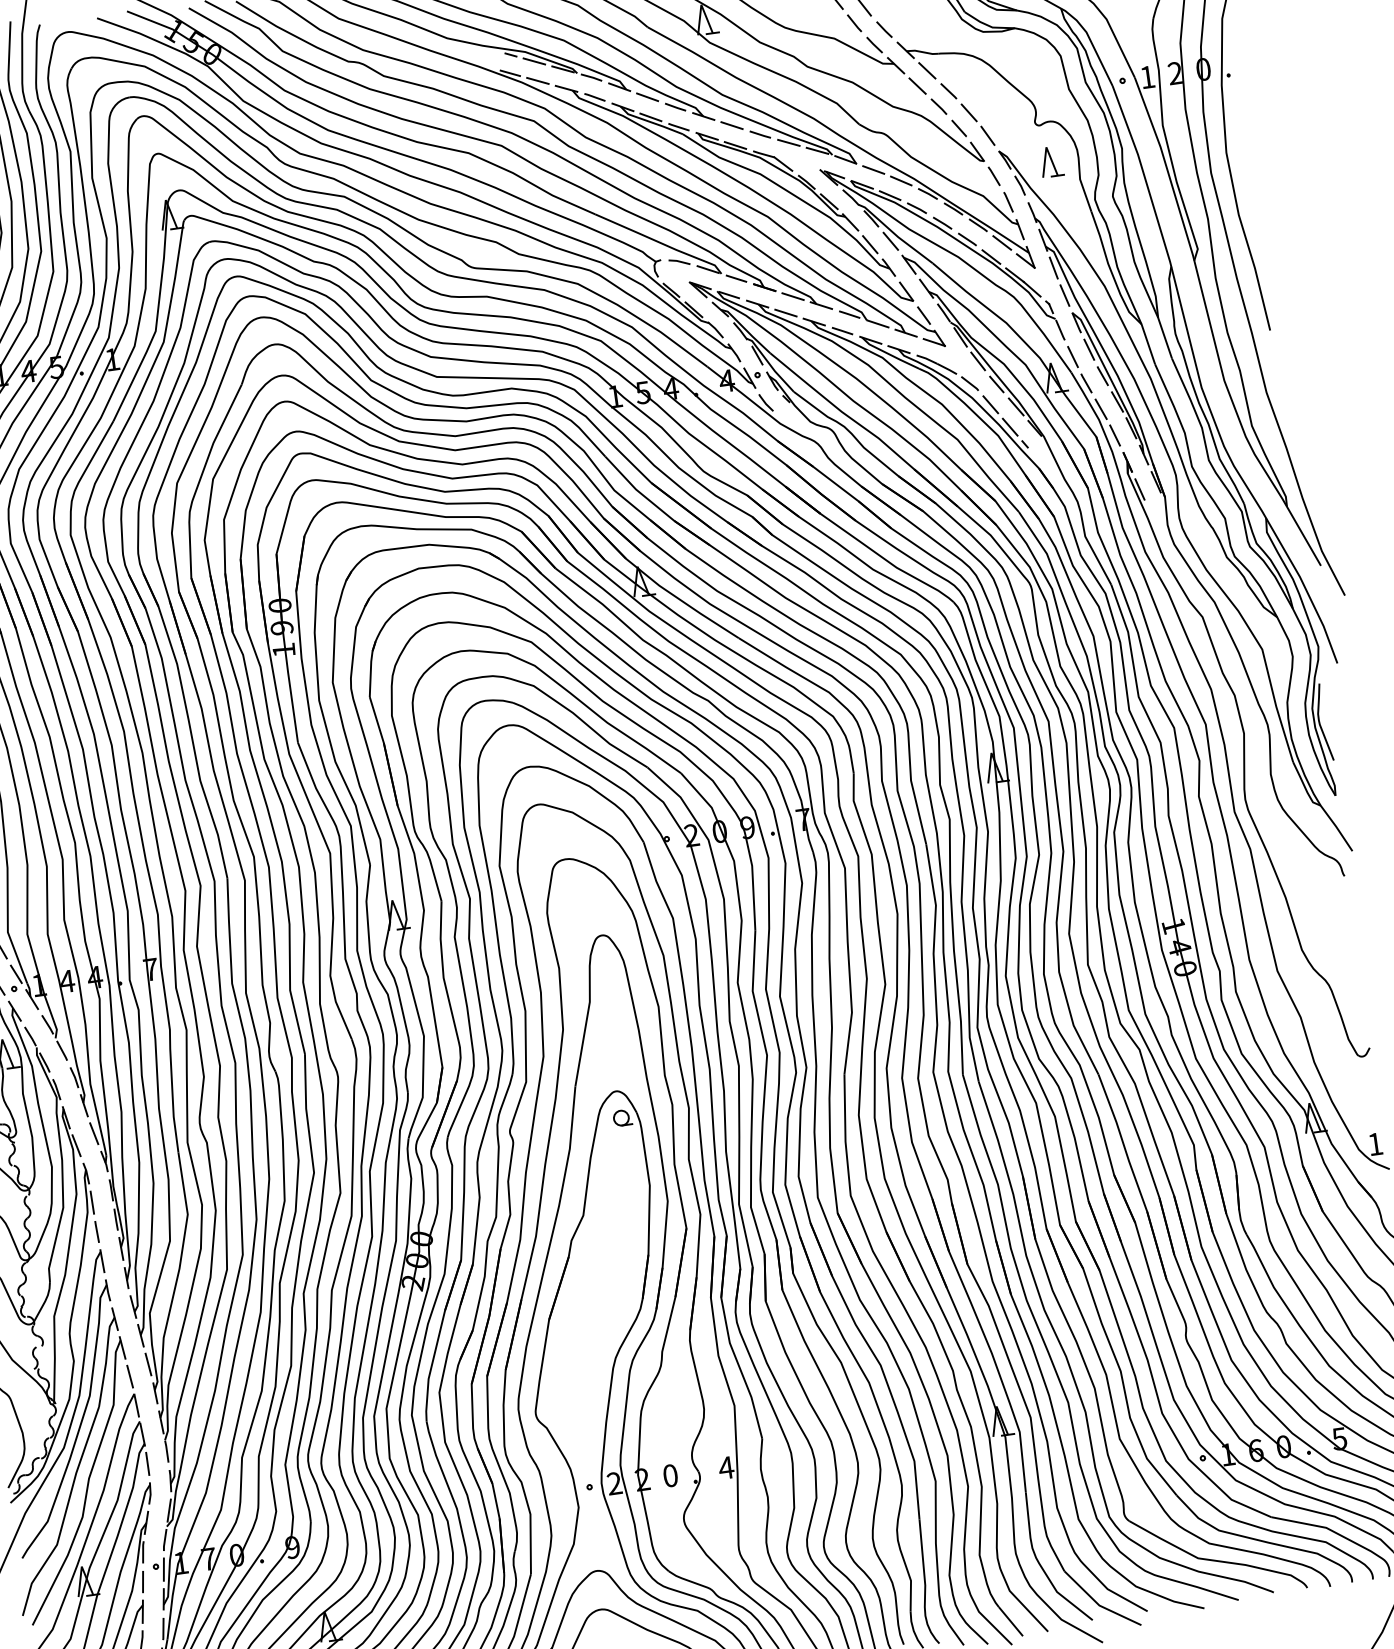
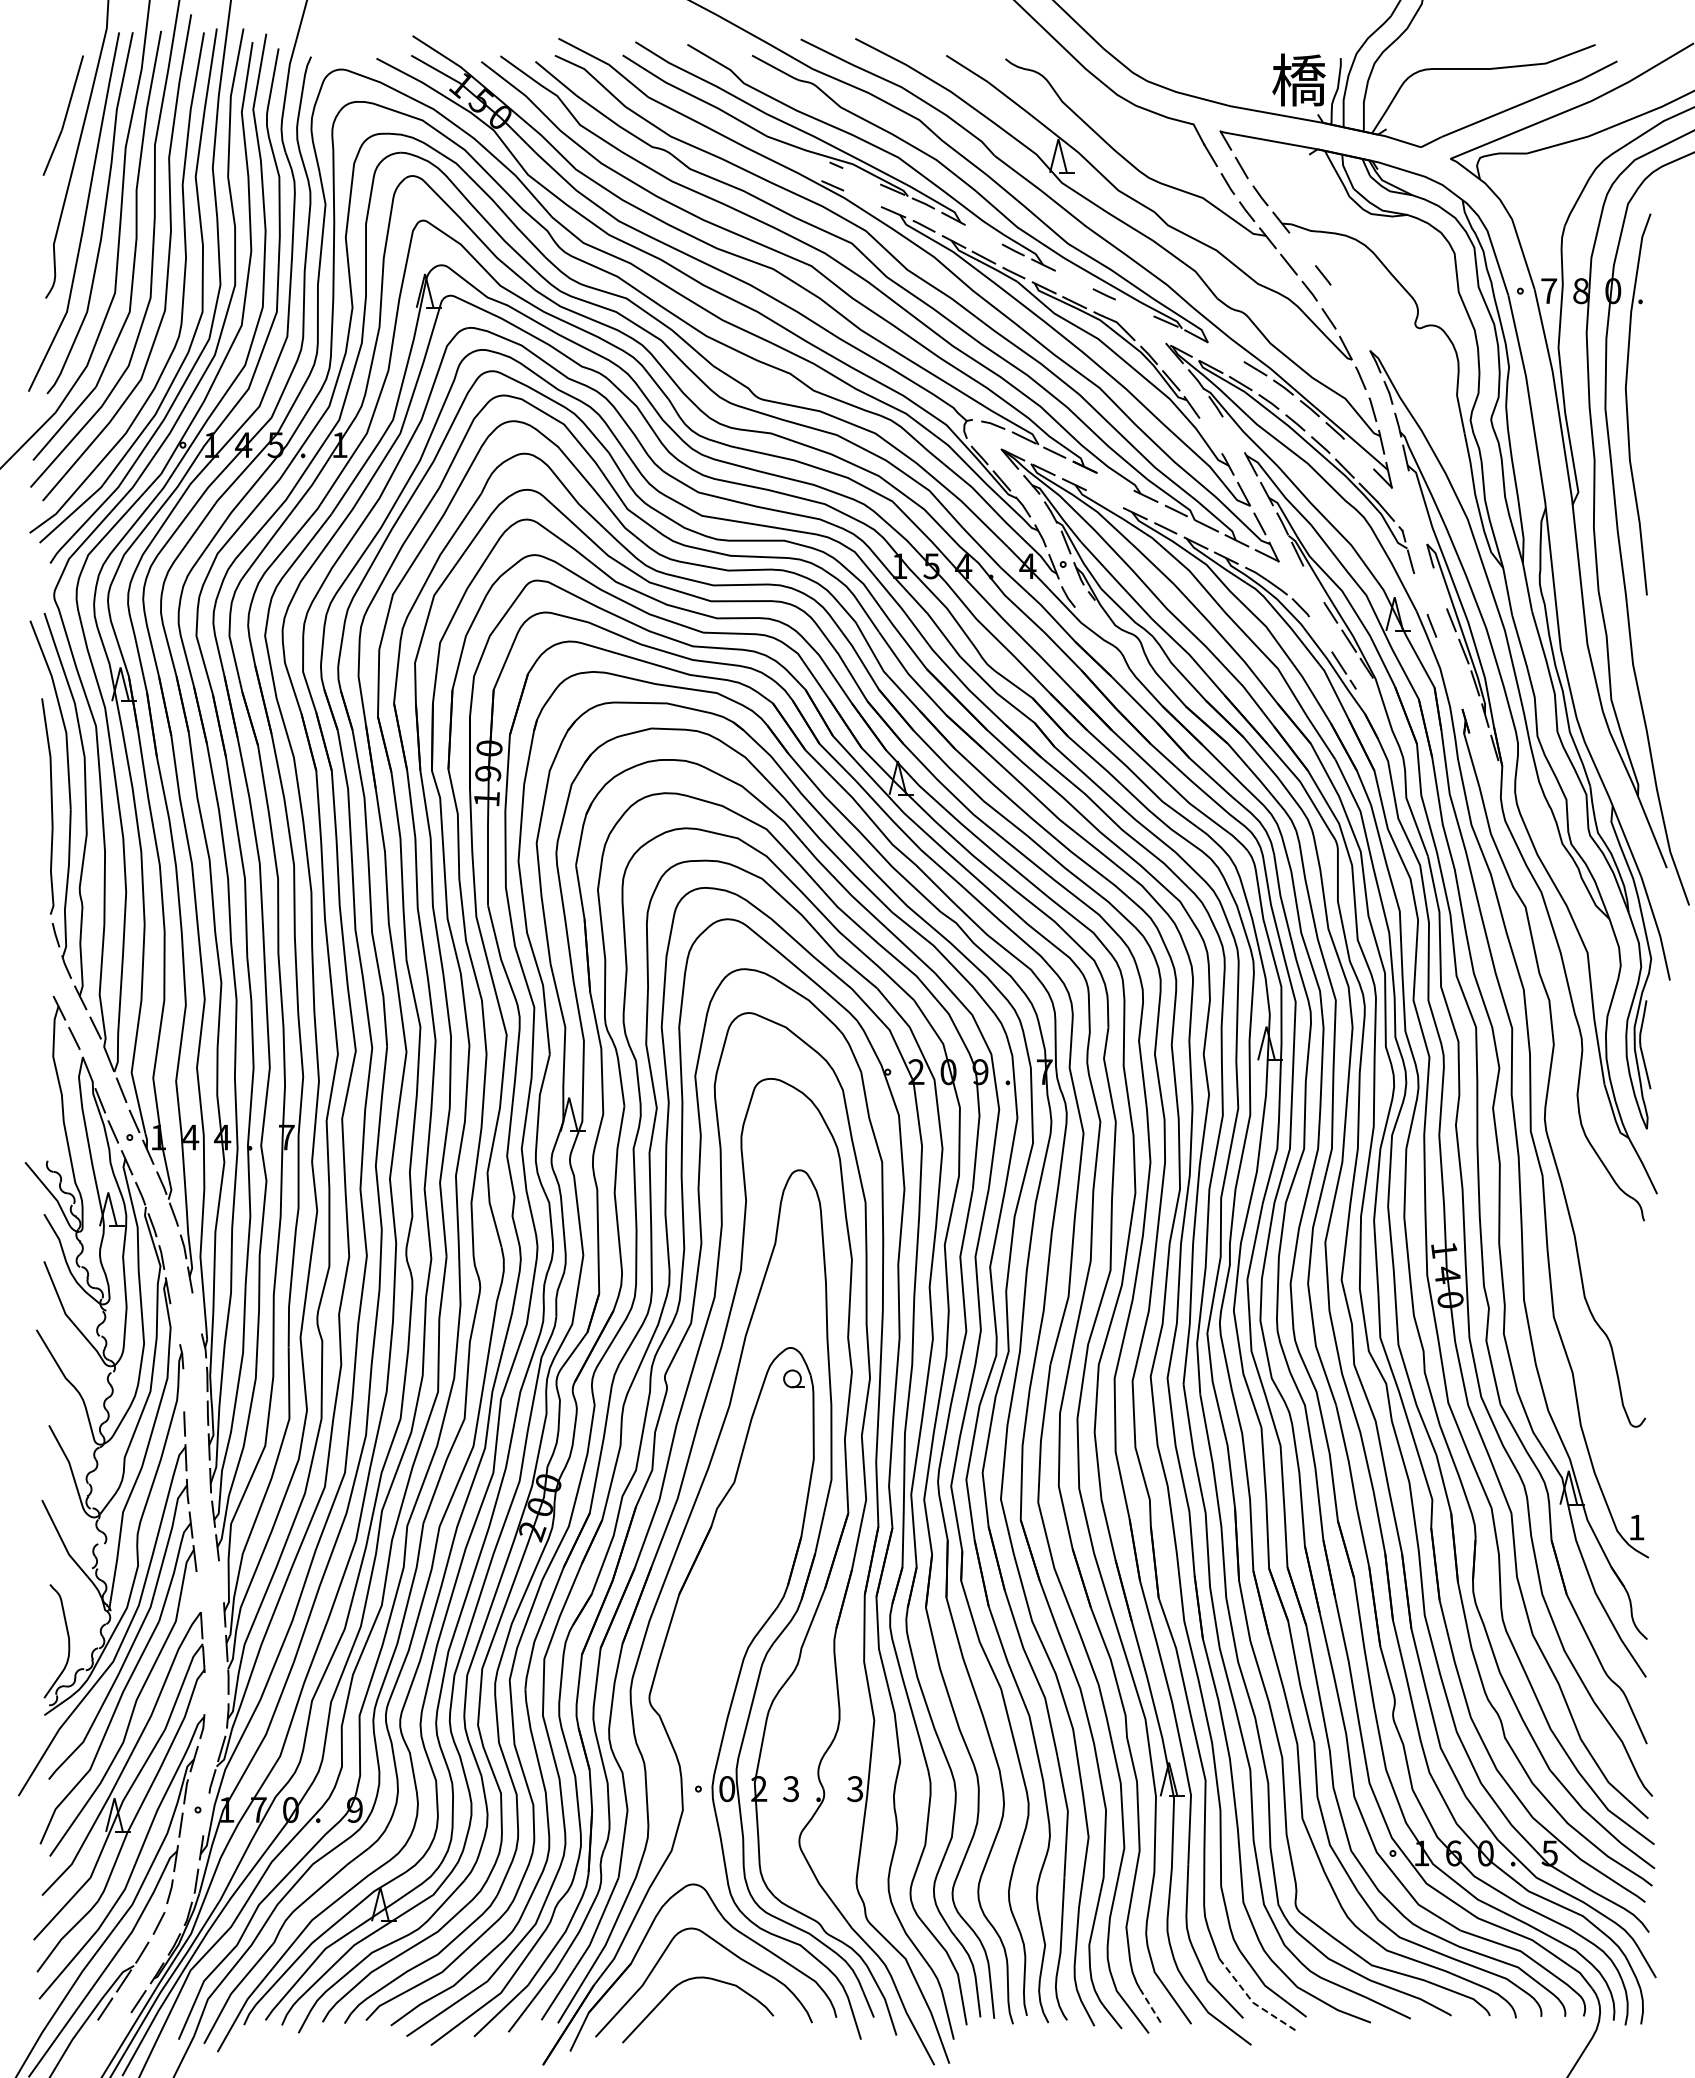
line: (534, 61) -> (861, 176), removed
line: (927, 70) -> (1302, 248), removed
text: (1175, 73) -> (1580, 291), 2 -> 8
text: (1147, 76) -> (1549, 290), 1 -> 7
line: (537, 80) -> (862, 198), removed
line: (647, 97) -> (983, 234), removed
line: (968, 112) -> (1342, 302), removed
line: (731, 125) -> (1073, 279), removed
line: (988, 135) -> (1360, 331), removed
line: (788, 143) -> (1134, 308), removed
part: (1051, 161) -> (1427, 370), removed
line: (873, 170) -> (1226, 352), removed
line: (890, 240) -> (1234, 434), removed
line: (1002, 242) -> (1359, 454), removed
line: (870, 244) -> (1210, 435), removed
line: (1053, 267) -> (1413, 490), removed
line: (1064, 295) -> (1421, 523), removed
line: (793, 296) -> (1115, 481), removed
line: (785, 312) -> (1104, 498), removed
line: (1089, 349) -> (1440, 588), removed
line: (1072, 356) -> (1420, 593), removed
line: (978, 361) -> (1313, 583), removed
line: (990, 404) -> (1320, 634), removed
line: (1101, 409) -> (1444, 657), removed
line: (1114, 435) -> (1455, 688), removed
line: (1139, 489) -> (1474, 753), removed
line: (93, 1133) -> (196, 1312), removed
line: (76, 1145) -> (175, 1323), removed
line: (91, 1202) -> (183, 1390), removed
line: (148, 1363) -> (221, 1580), removed
line: (129, 1376) -> (198, 1591), removed
line: (147, 1463) -> (204, 1692), removed
text: (725, 1468) -> (854, 1789), 4 -> 3
text: (670, 1476) -> (791, 1789), 0 -> 3
text: (615, 1483) -> (727, 1789), 2 -> 0
line: (163, 1569) -> (206, 1814), removed
line: (1098, 1605) -> (1252, 2002), solid -> dashed
line: (1011, 1621) -> (1151, 2006), solid -> dashed

